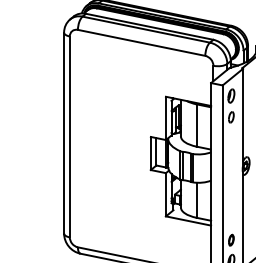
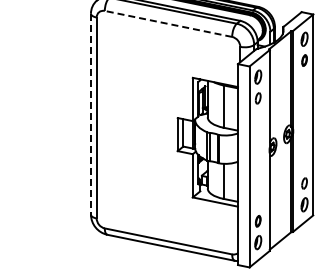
line: (141, 42) -> (168, 23), solid -> dashed
line: (63, 133) -> (90, 114), solid -> dashed

